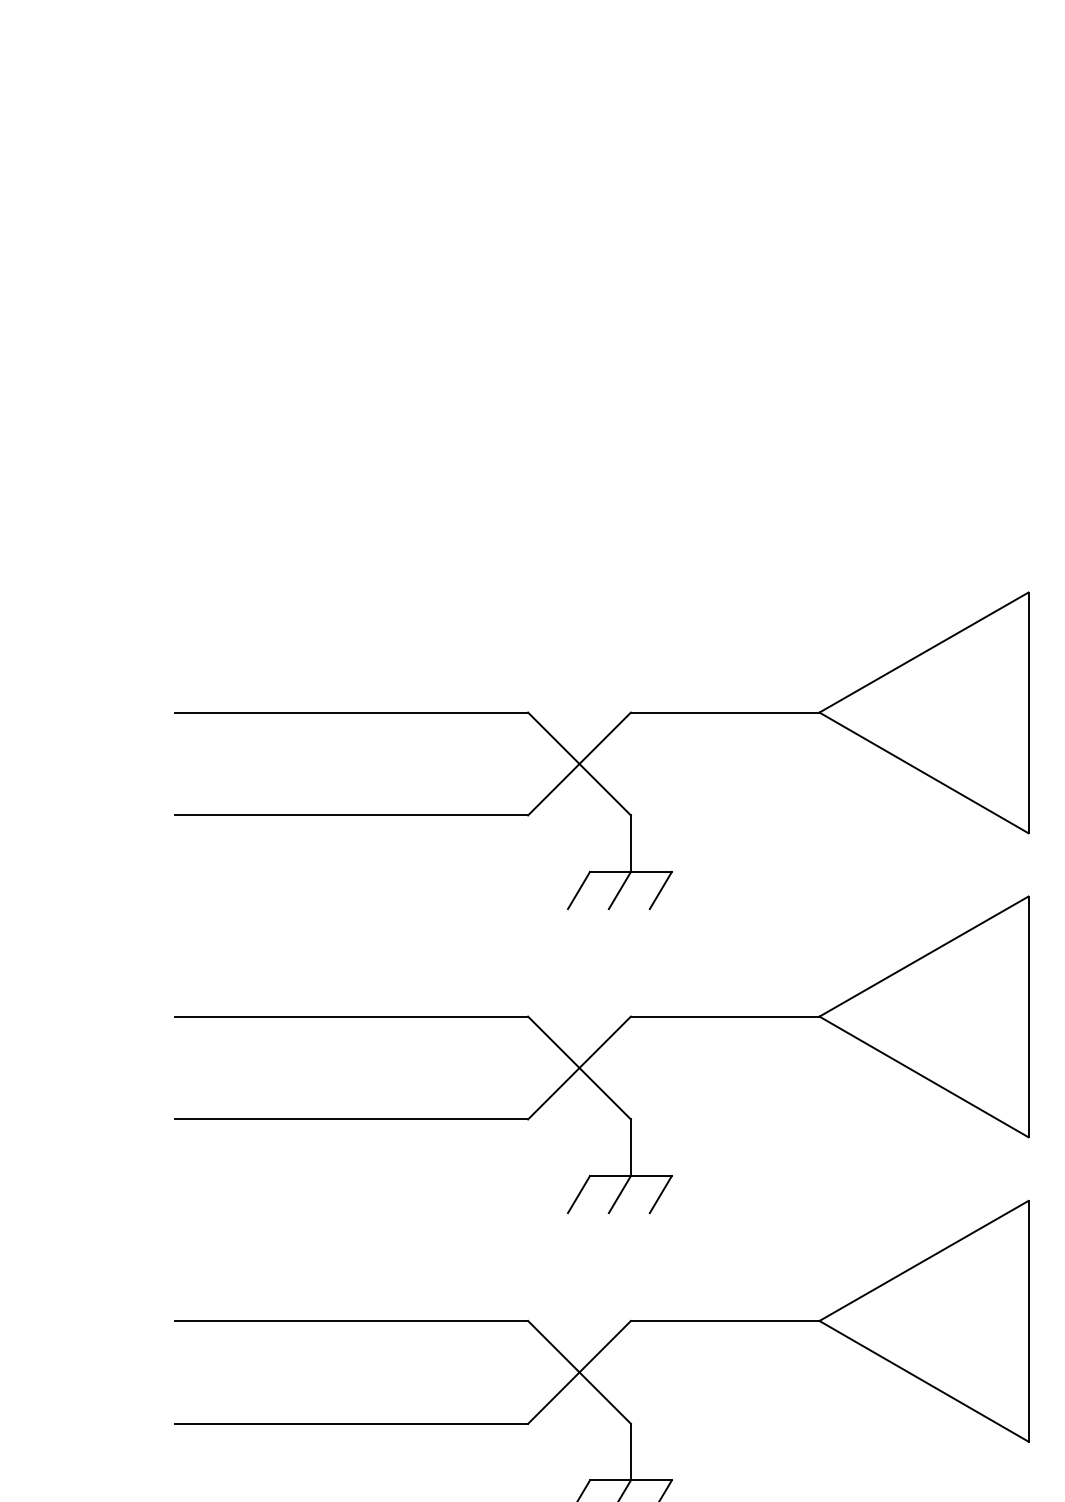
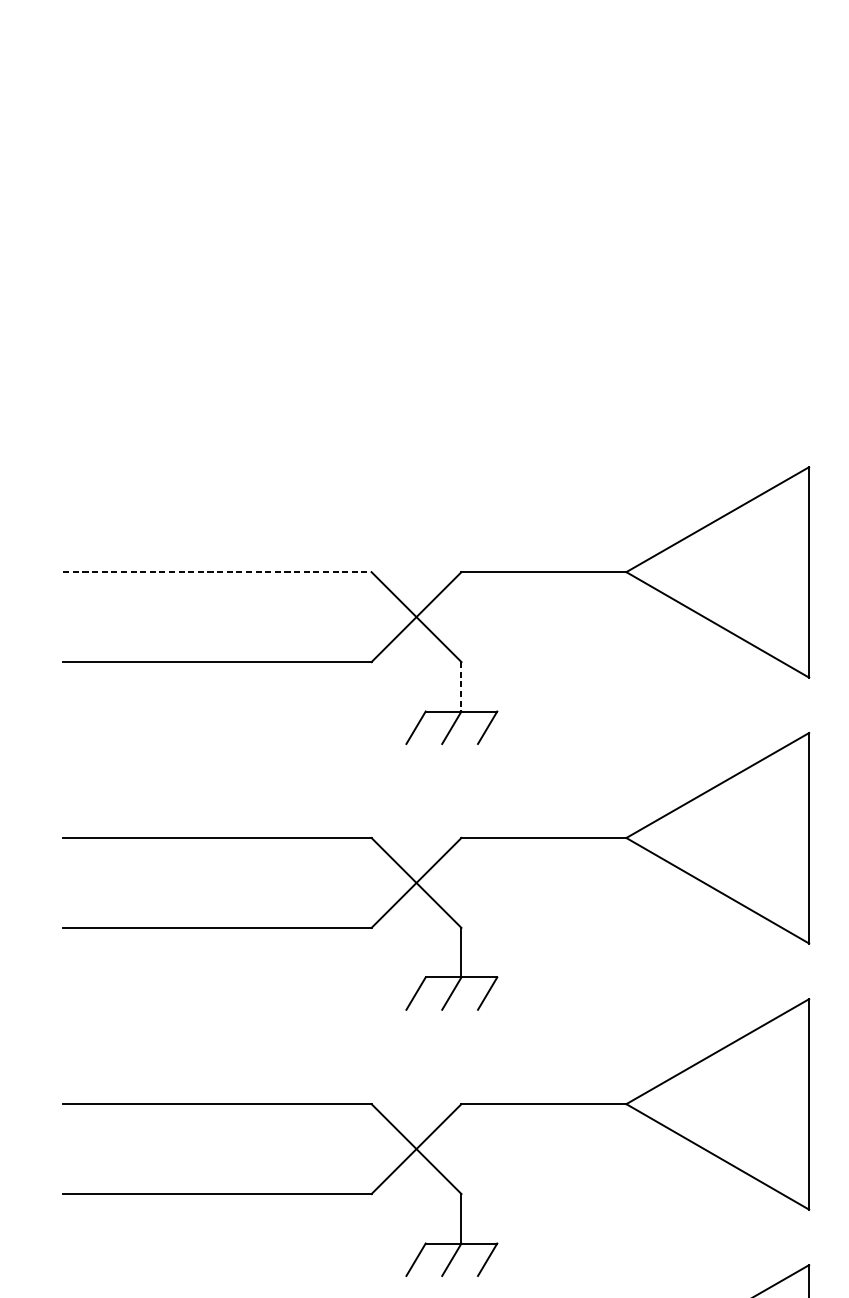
line: (352, 712) -> (218, 572), solid -> dashed
line: (630, 844) -> (461, 687), solid -> dashed

